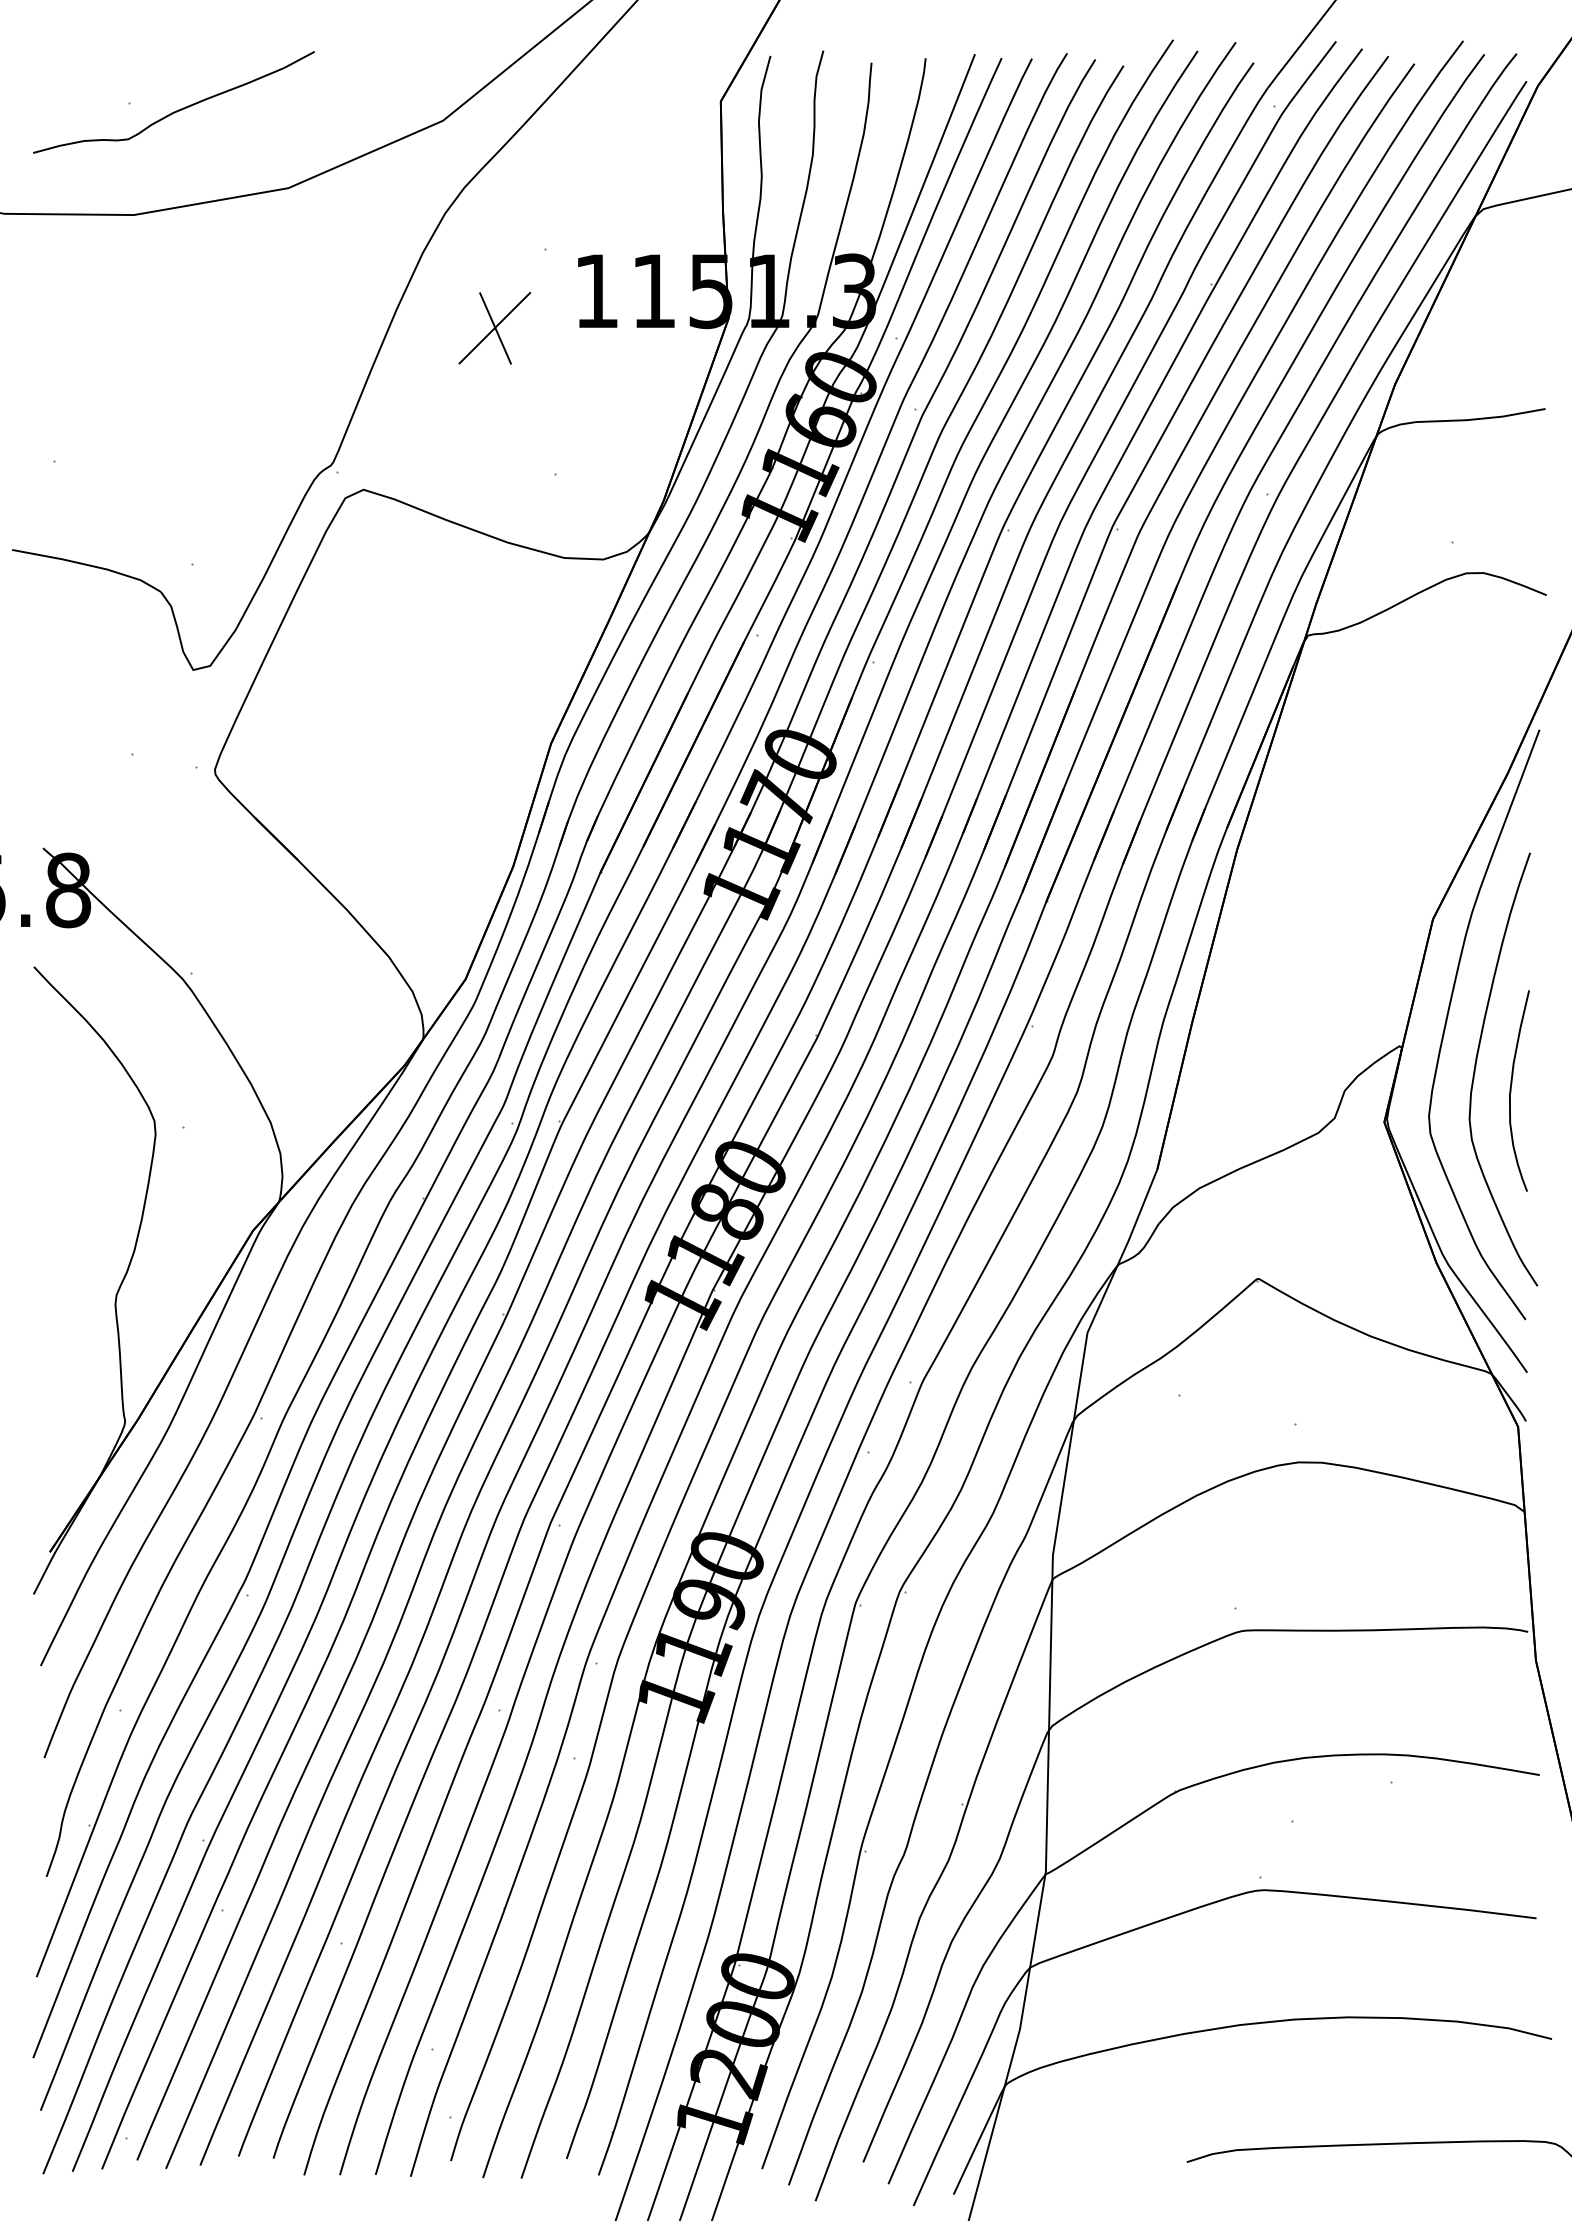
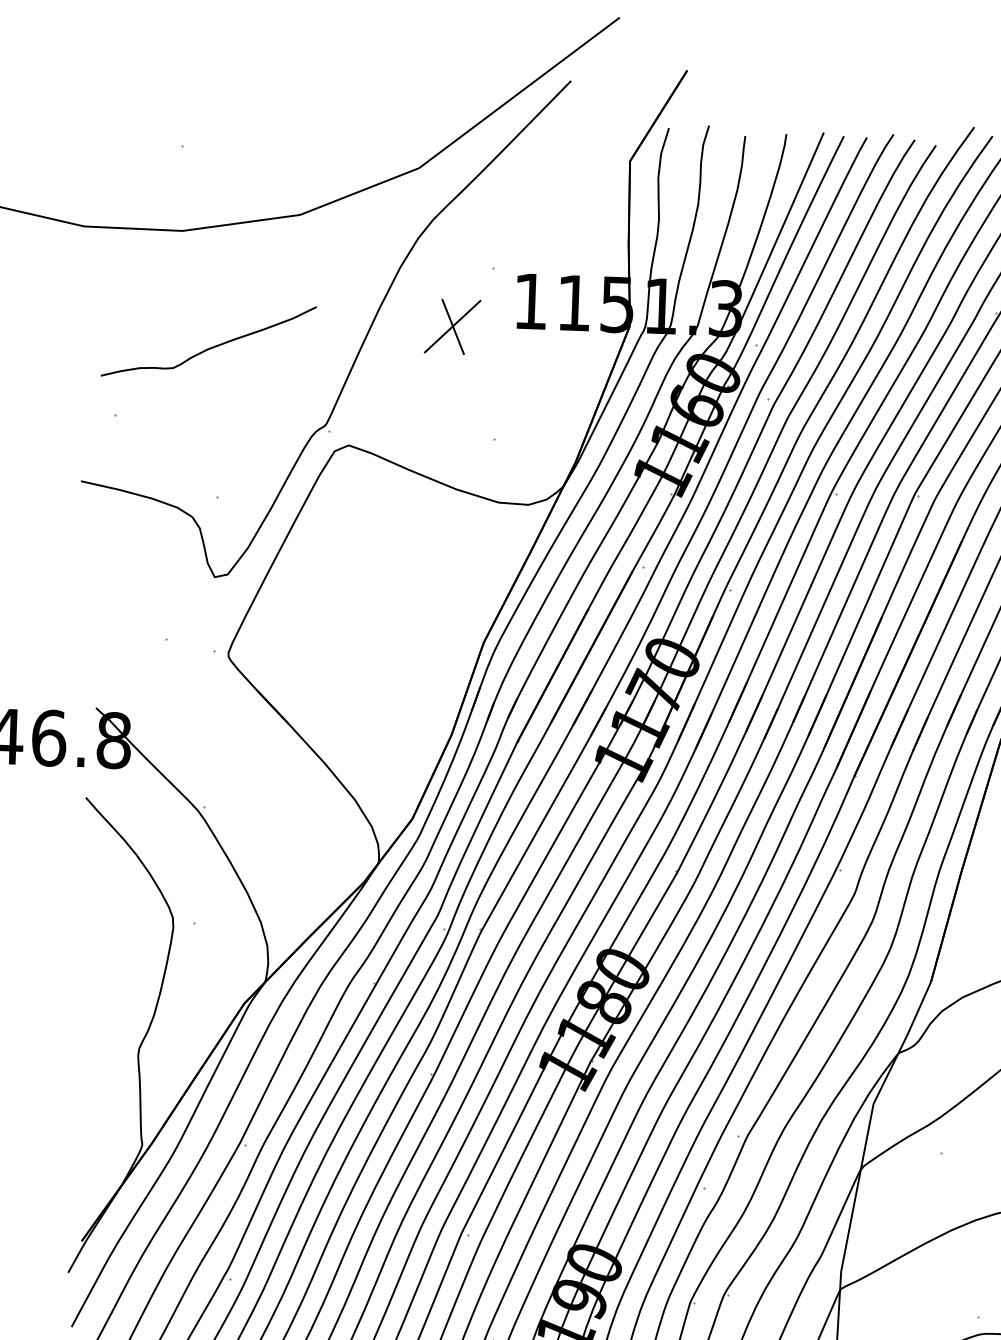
part: (176, 110) -> (210, 347), moved

